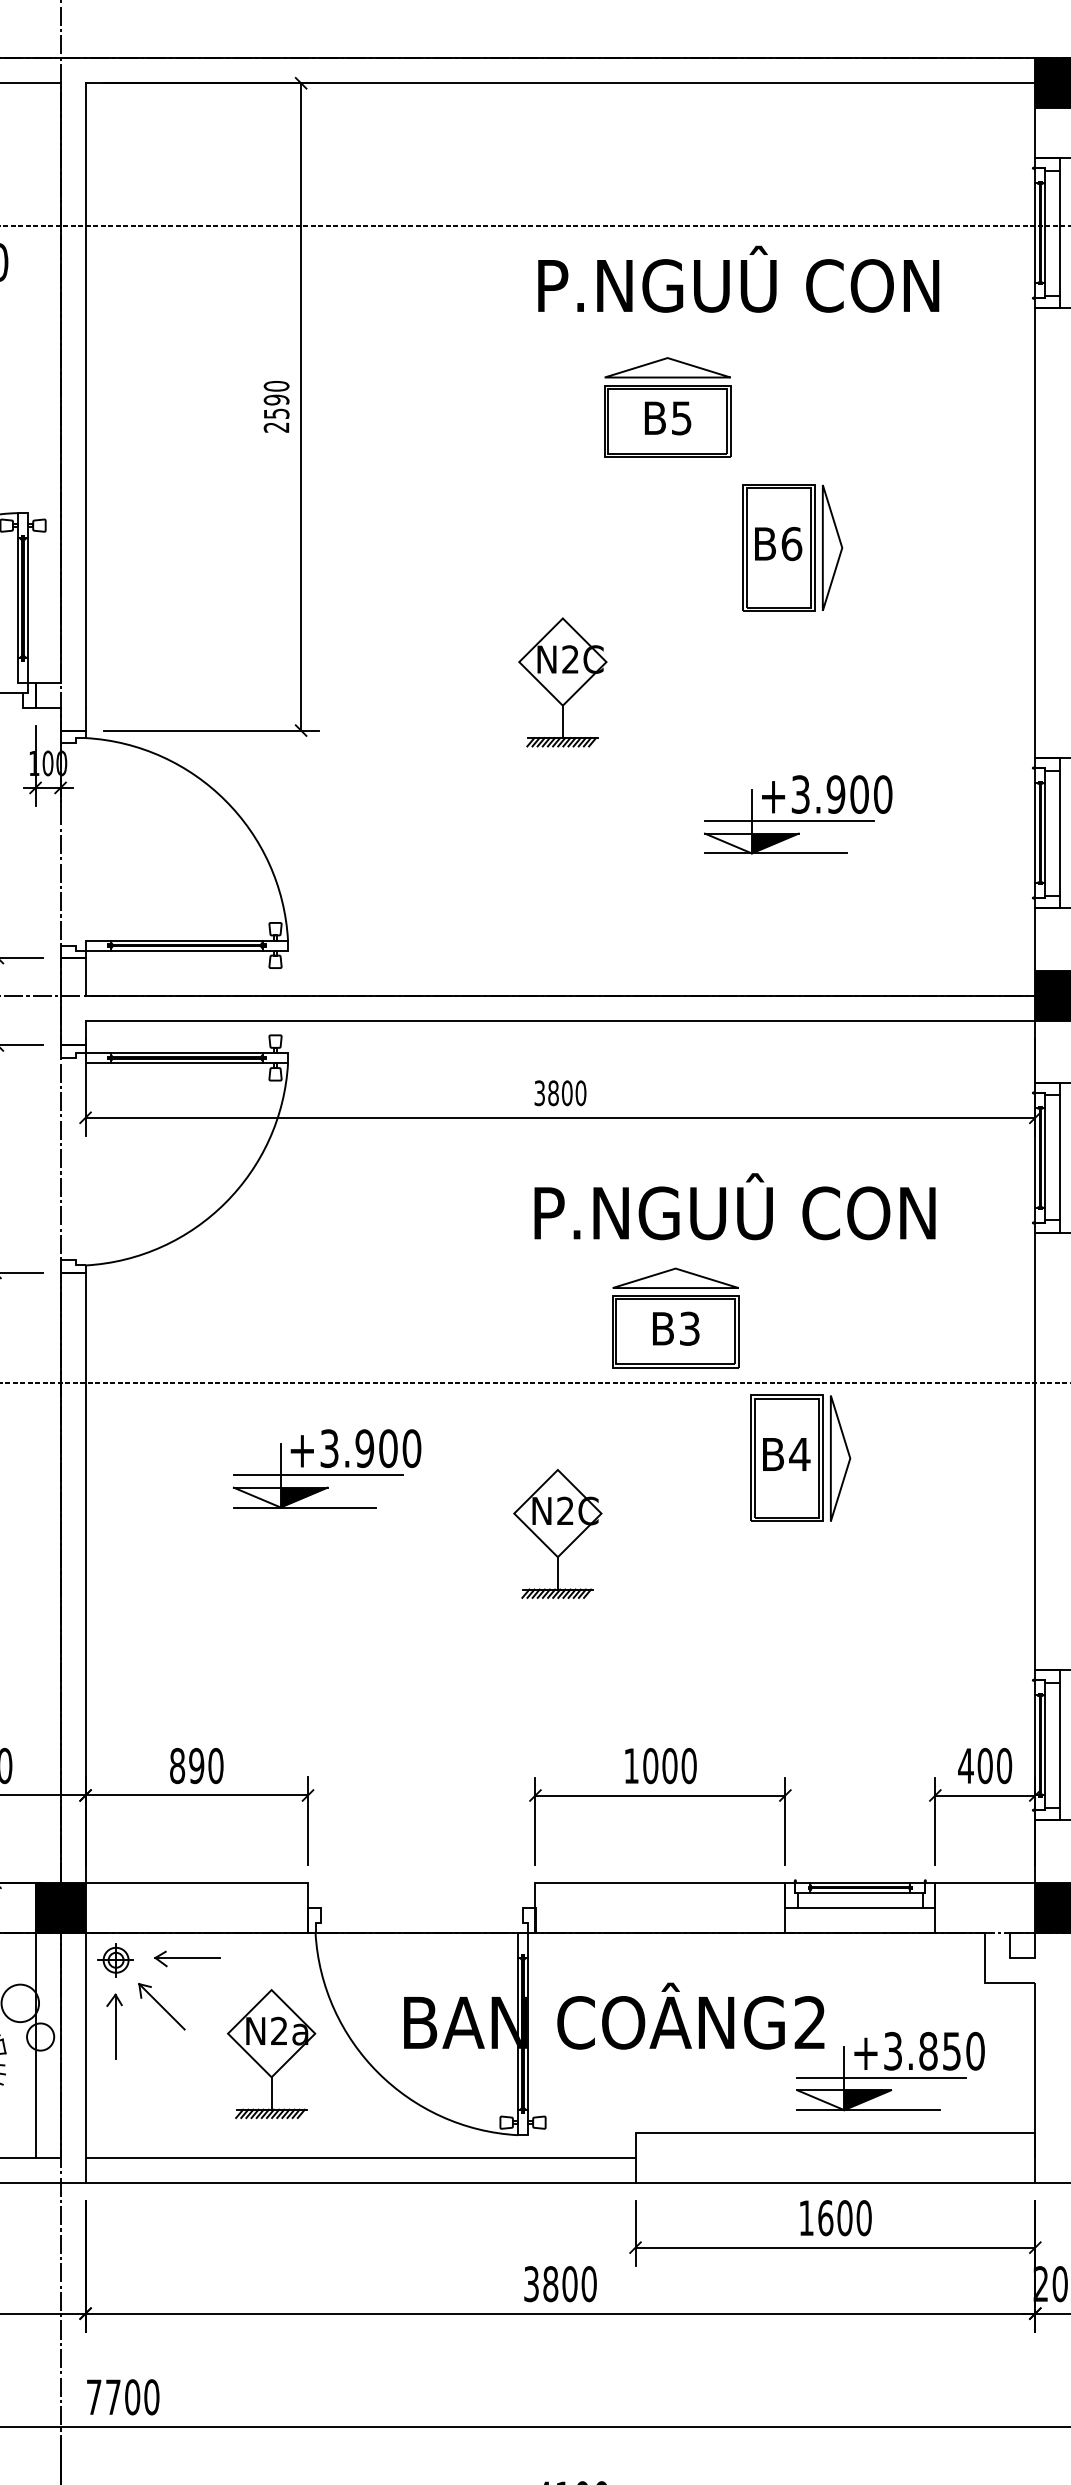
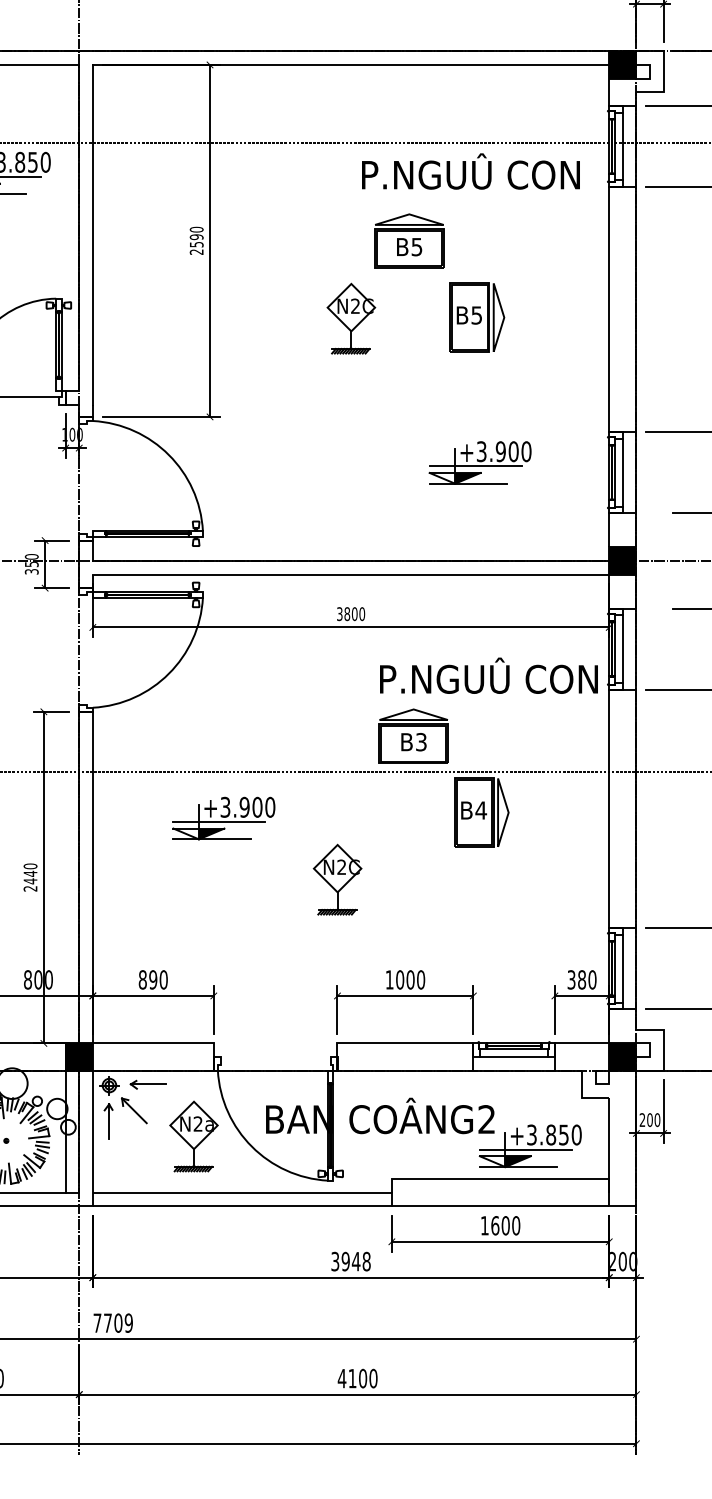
text: (737, 279) -> (470, 171), moved
text: (791, 544) -> (476, 315), B6 -> B5
part: (563, 681) -> (351, 318), moved
text: (734, 1206) -> (488, 675), moved
part: (557, 1533) -> (337, 879), moved
text: (975, 1765) -> (576, 979), 400 -> 380
text: (568, 2283) -> (355, 1261), 3800 -> 3948
text: (151, 2396) -> (128, 1322), 7700 -> 7709

